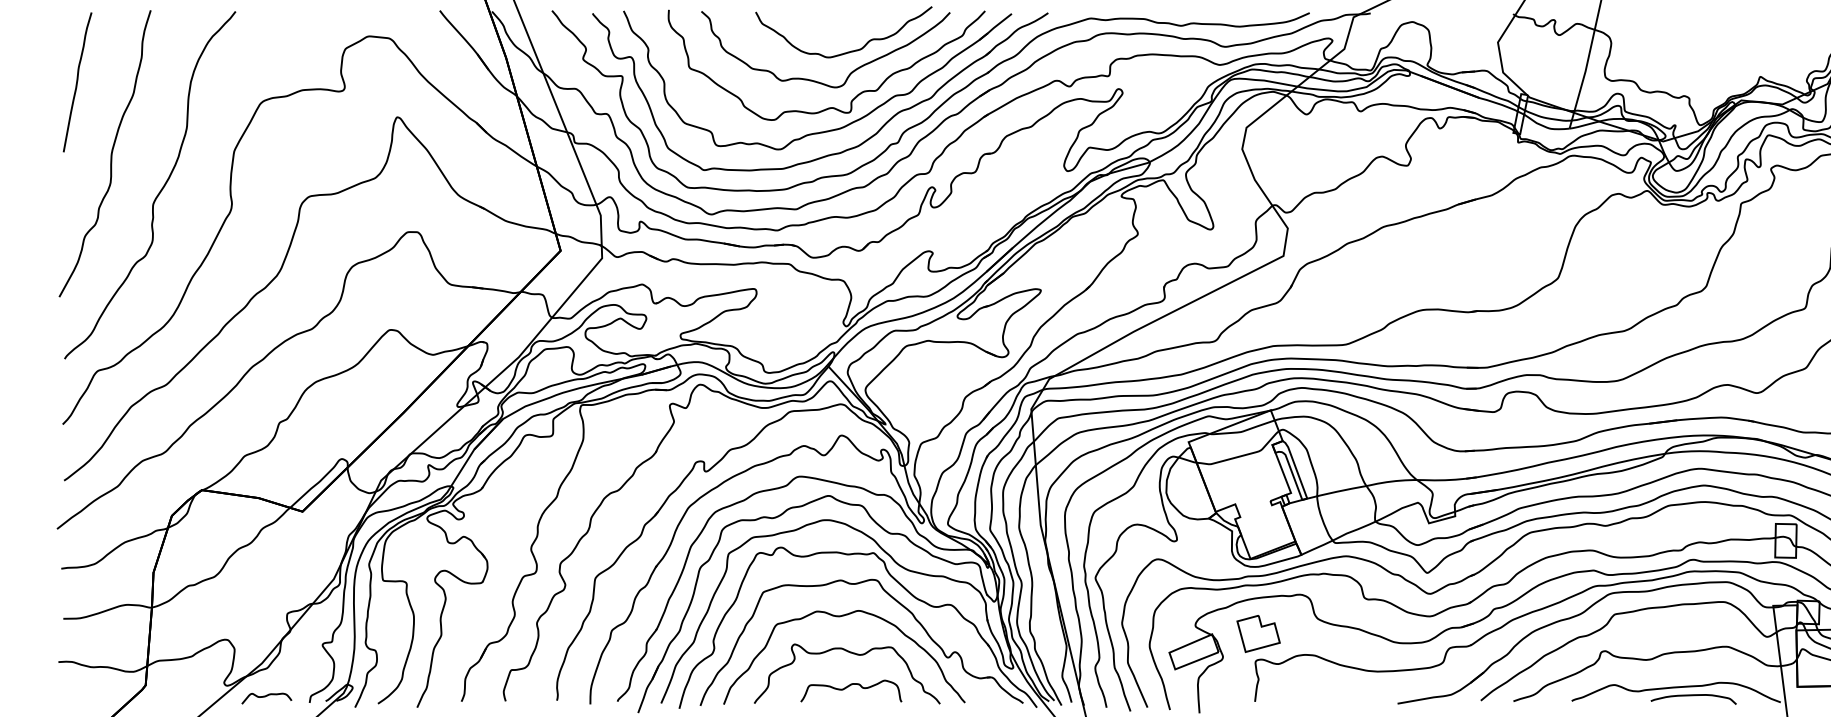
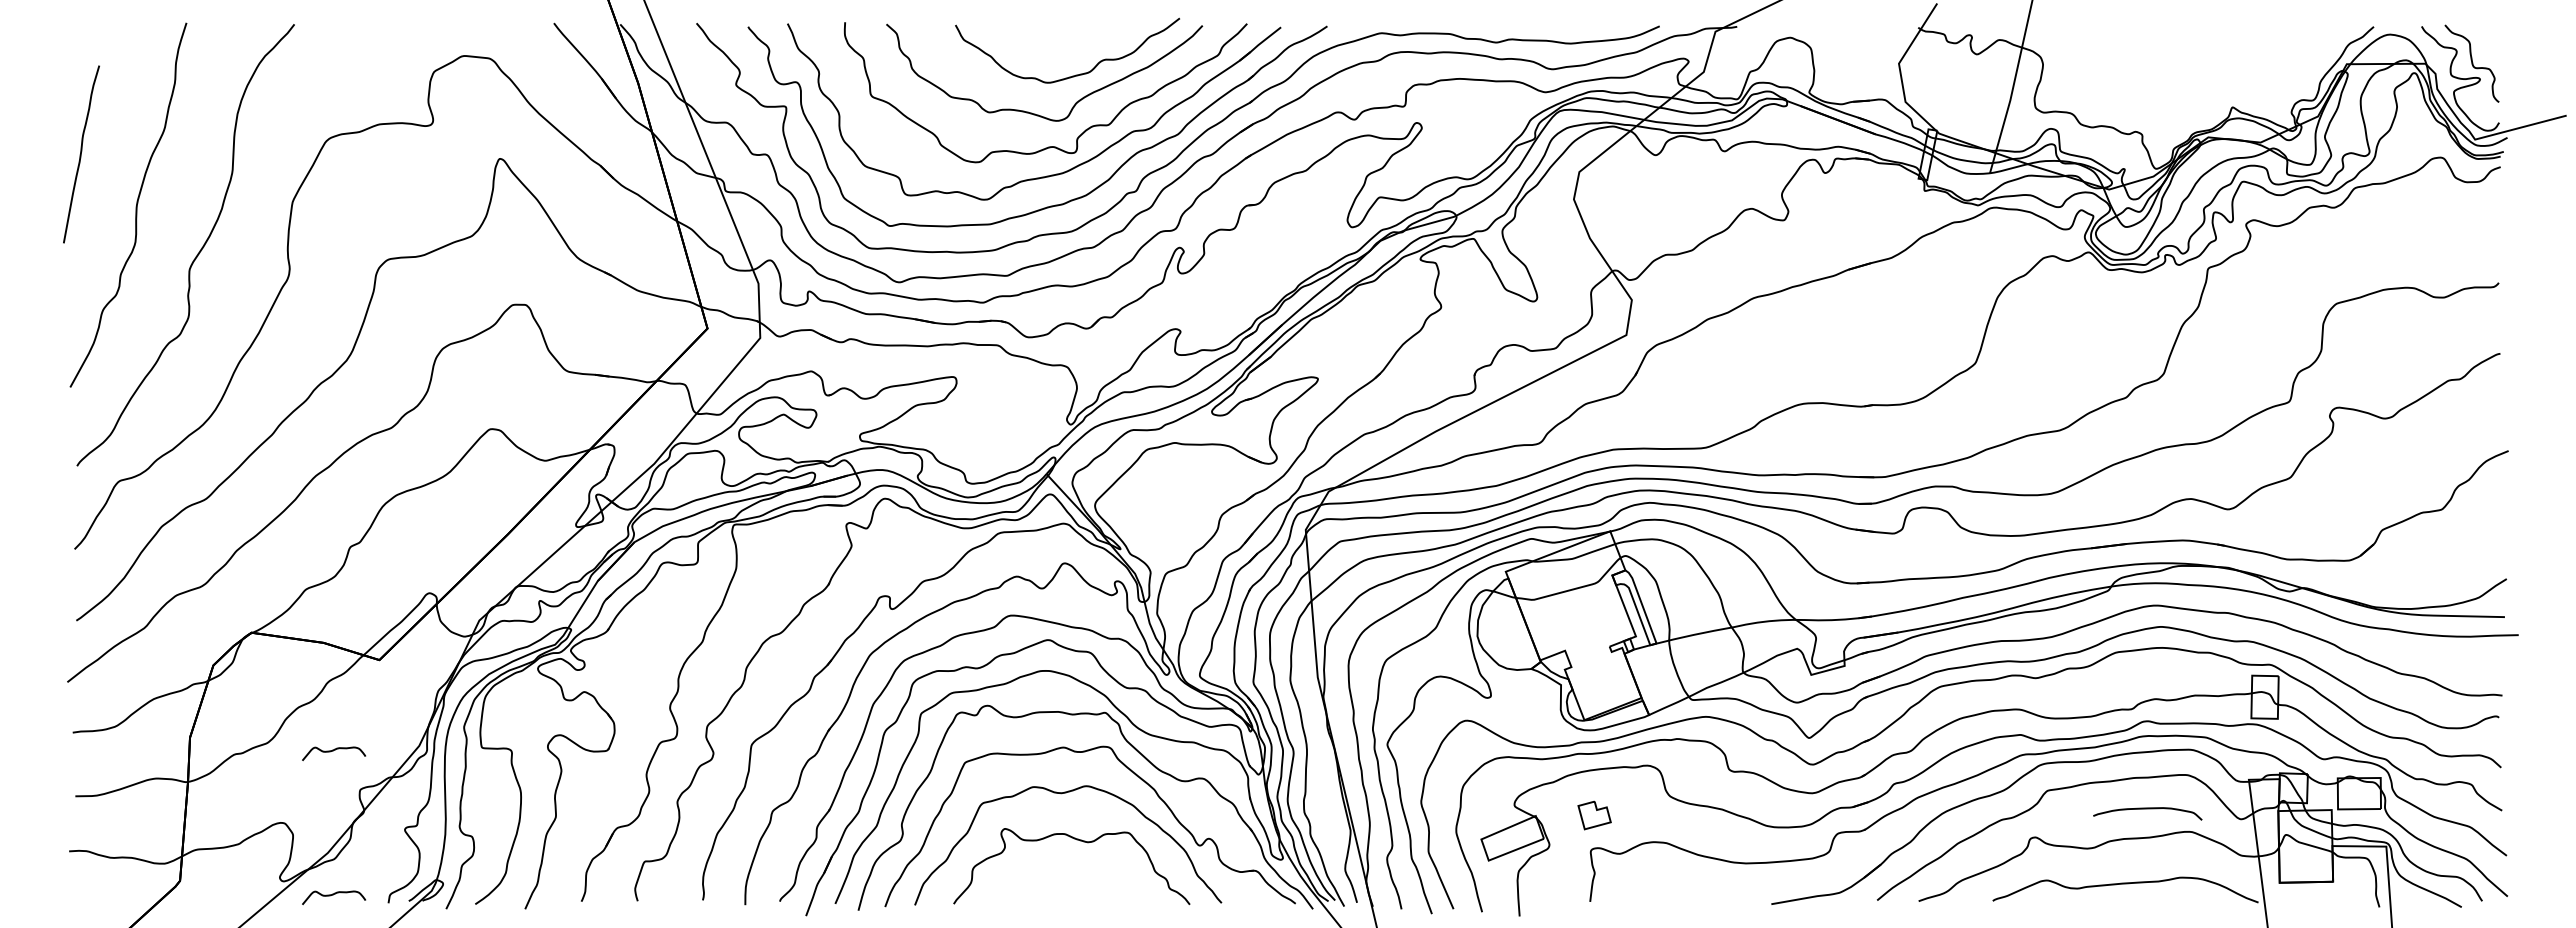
curve: (77, 82) -> (81, 154), moved
curve: (266, 583) -> (333, 751), added
part: (1258, 633) -> (1594, 815), size x0.6
curve: (849, 686) -> (1074, 882), removed
curve: (1693, 696) -> (2147, 809), moved

